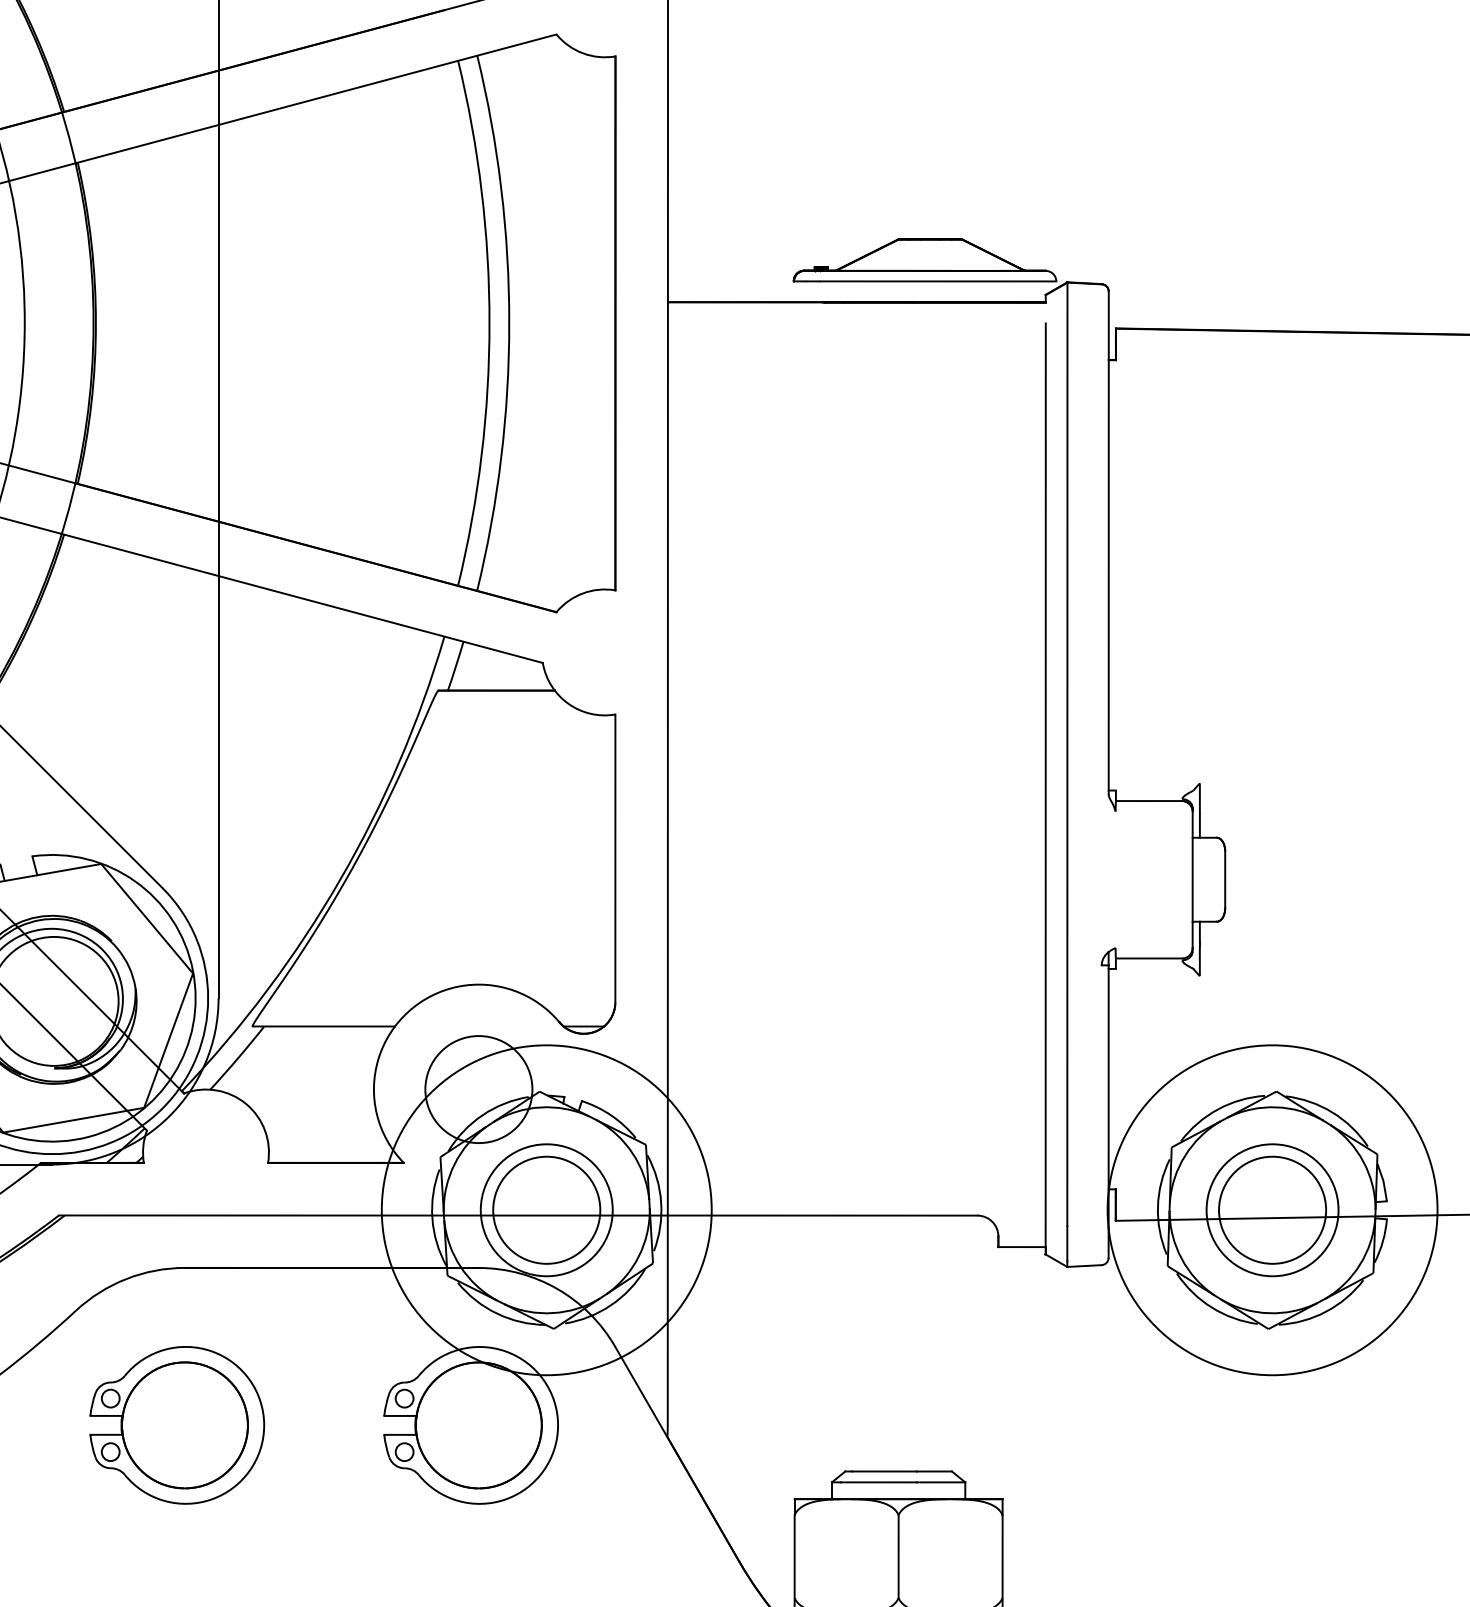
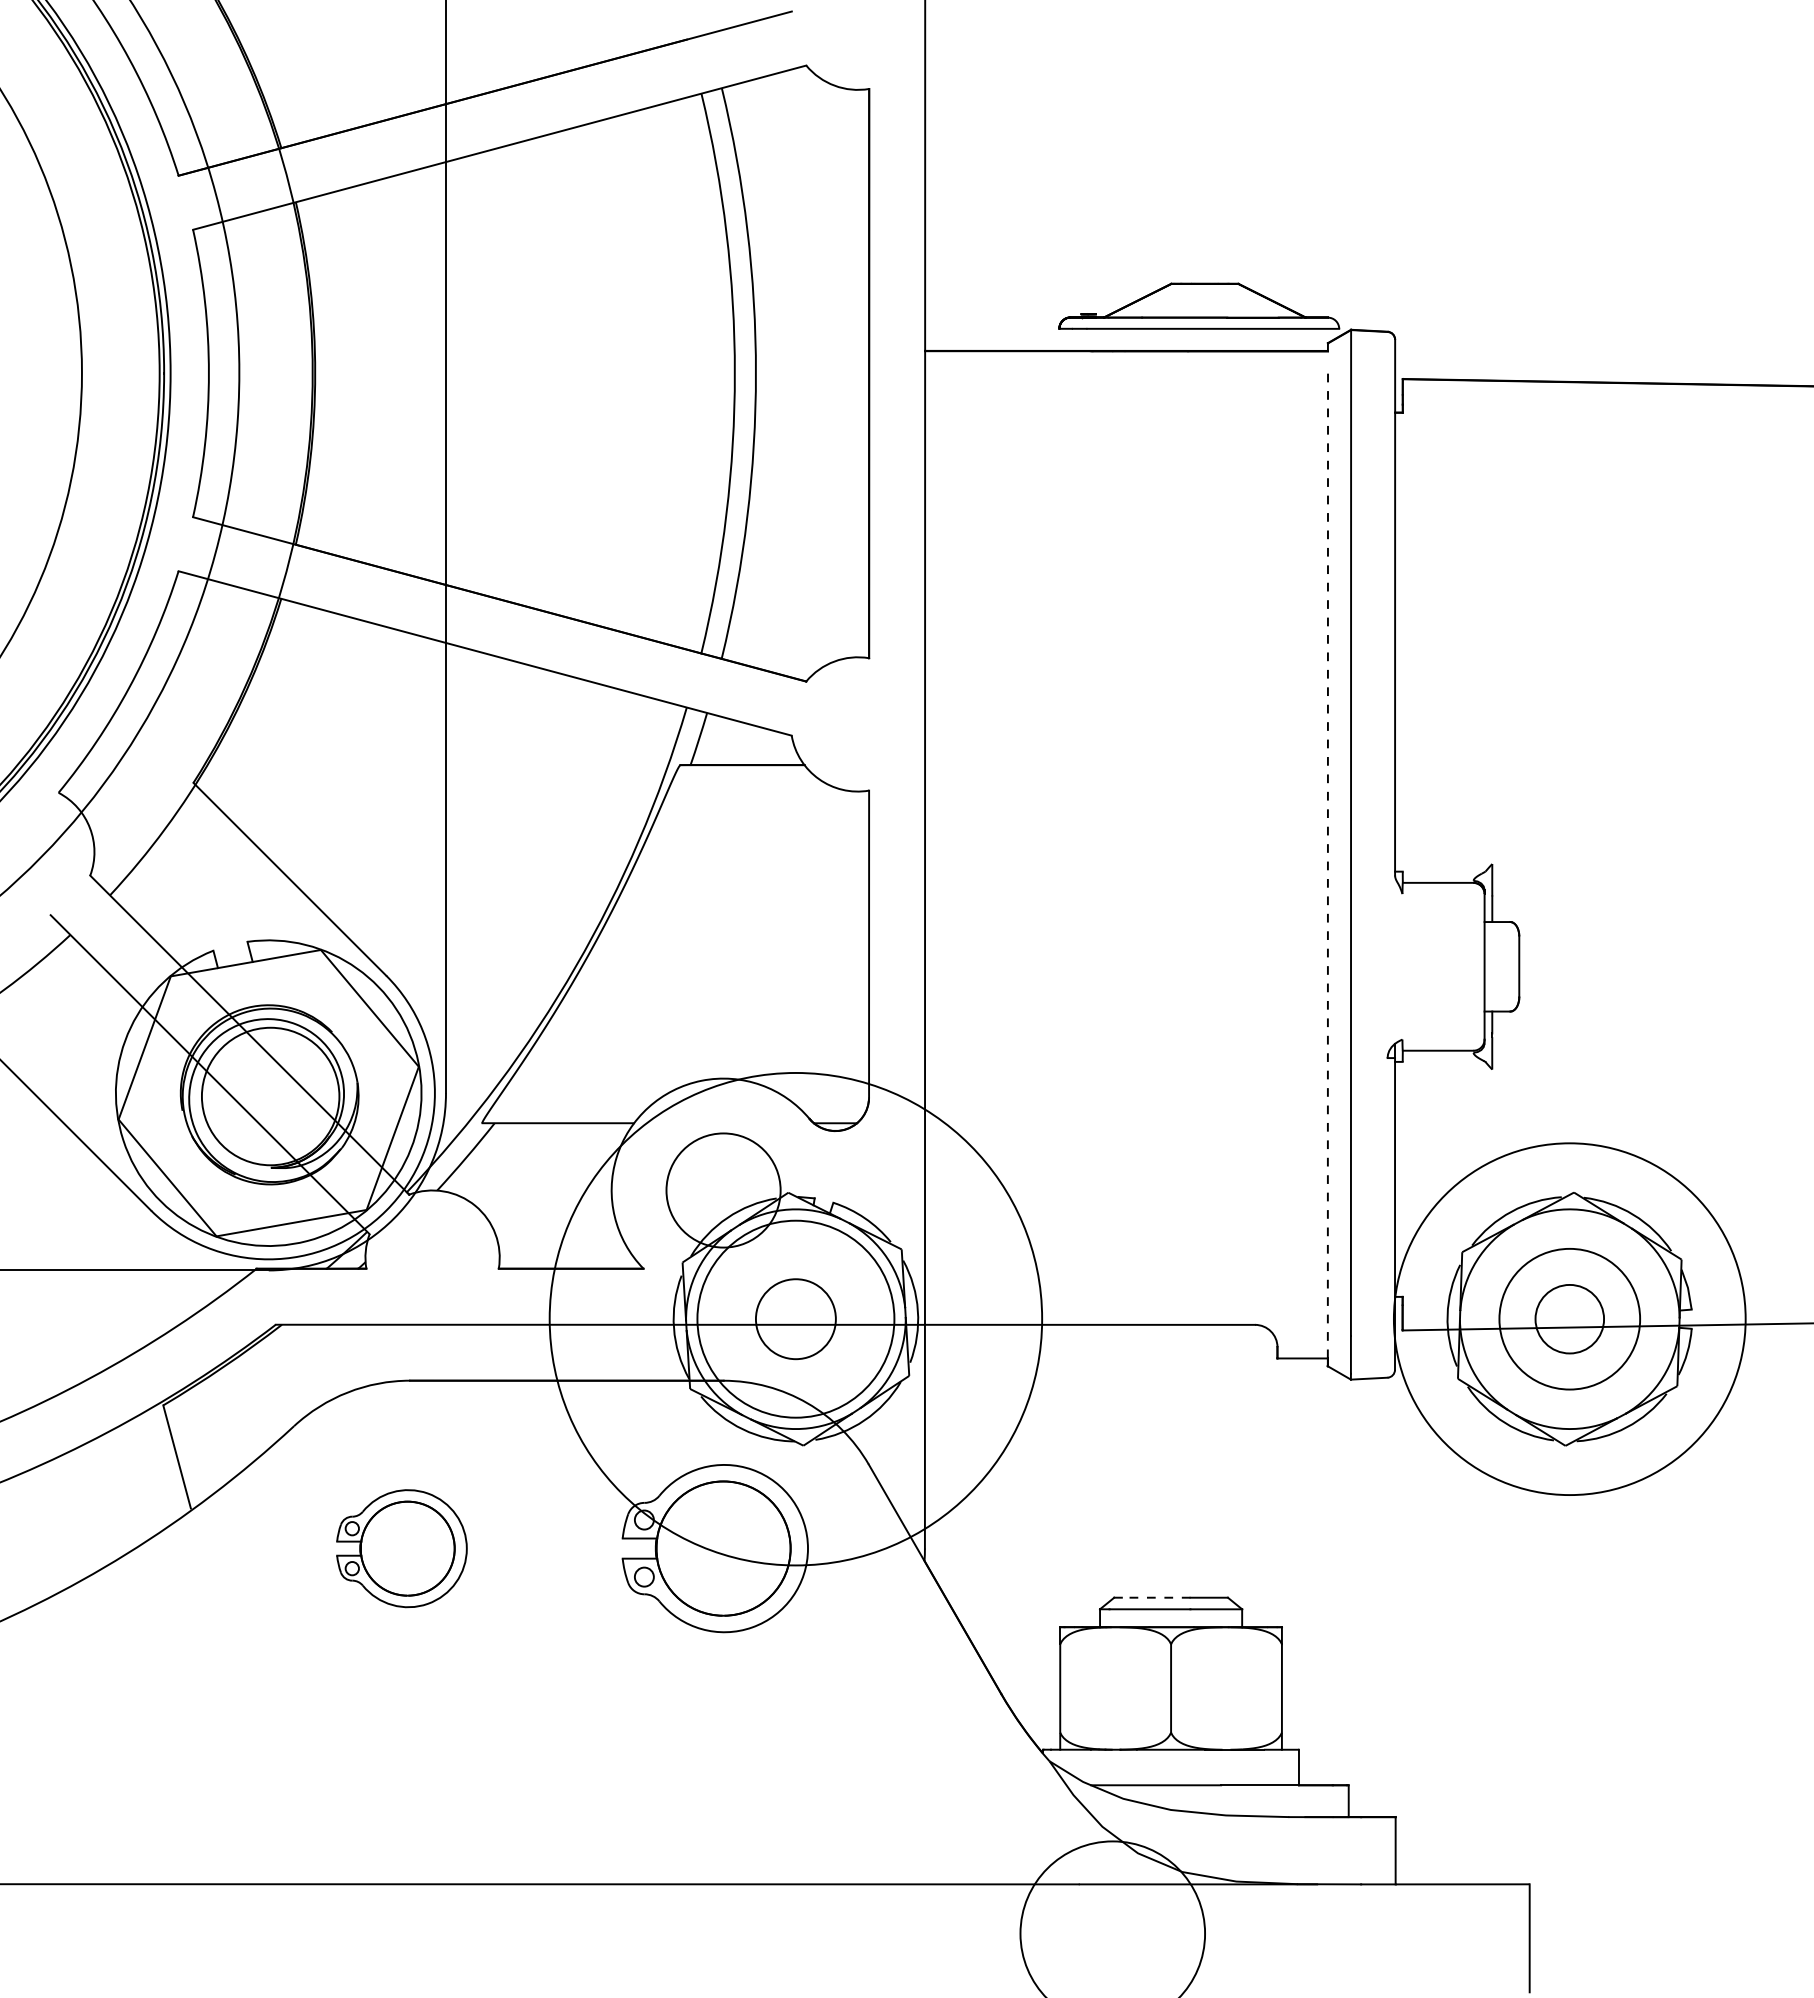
line: (1045, 785) -> (1327, 866), solid -> dashed
circle: (546, 1209) -> (795, 1318), size x1.4
circle: (546, 1210) -> (795, 1319), size x0.7
circle: (546, 1210) -> (795, 1319), size x1.4
circle: (1272, 1210) -> (1569, 1319), size x0.6
part: (176, 1425) -> (401, 1548), size x0.7
line: (884, 1471) -> (1155, 1597), solid -> dashed

